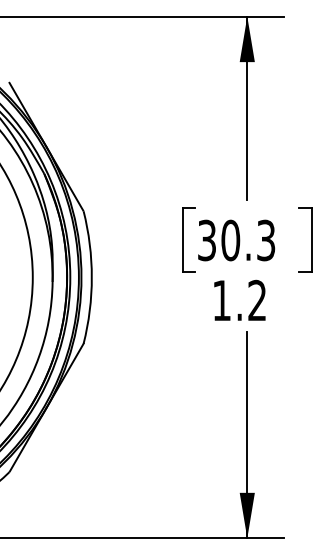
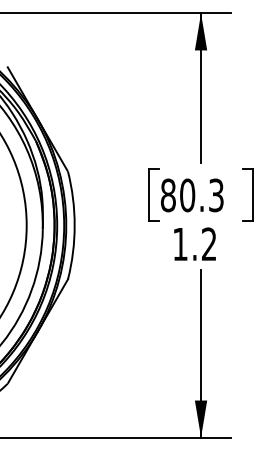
text: (206, 240) -> (167, 195), 30.3 -> 80.3

